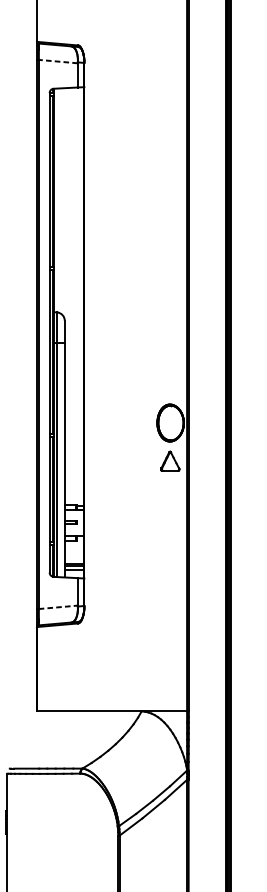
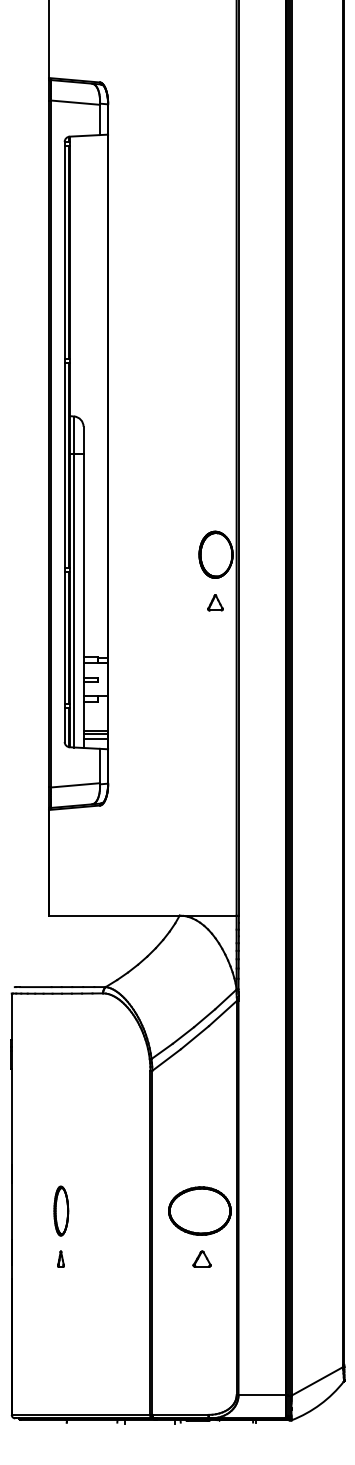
line: (58, 61) -> (75, 102), dashed -> solid
part: (170, 461) -> (215, 602), size x0.62
line: (58, 607) -> (75, 785), dashed -> solid

